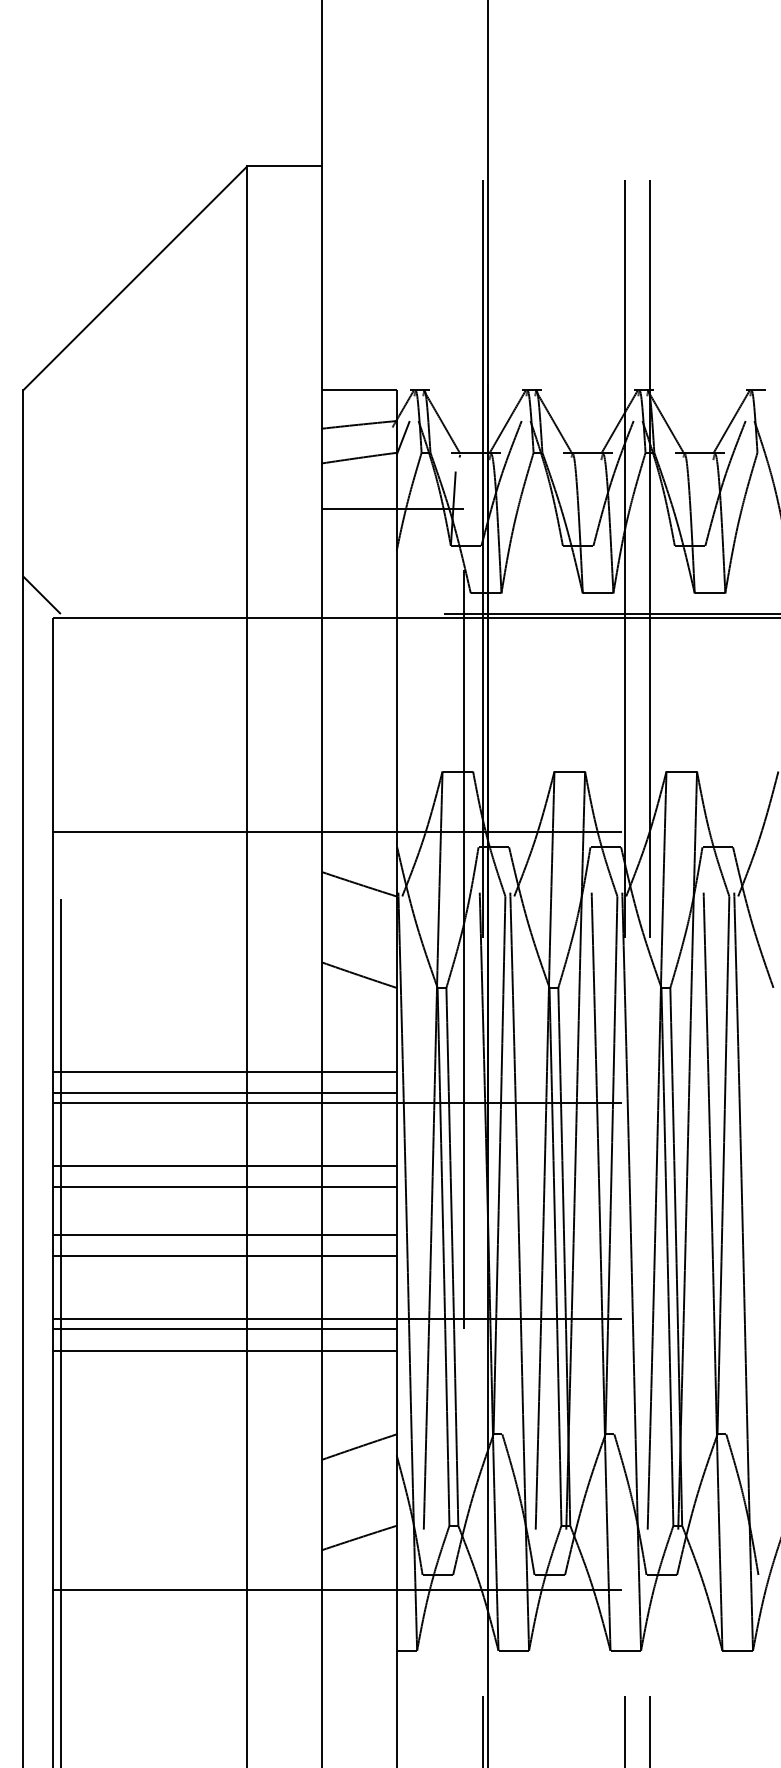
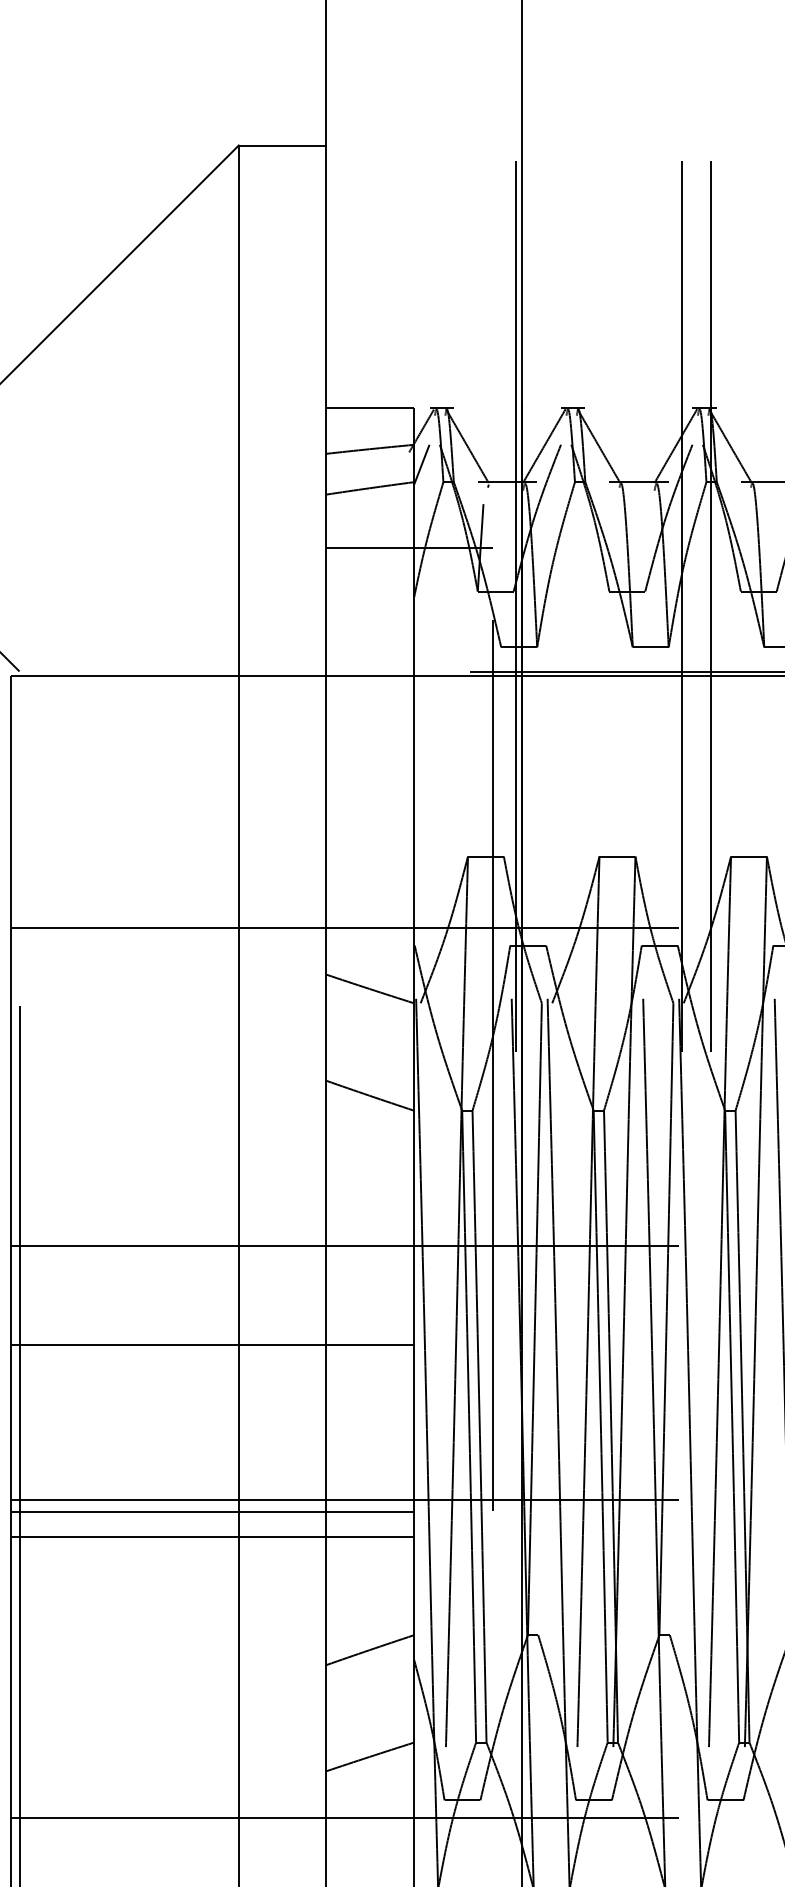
line: (224, 1071) -> (211, 1208), removed
line: (224, 1092) -> (211, 1233), removed
line: (224, 1165) -> (211, 1319), removed
line: (224, 1234) -> (211, 1400), removed
line: (224, 1256) -> (211, 1426), removed

